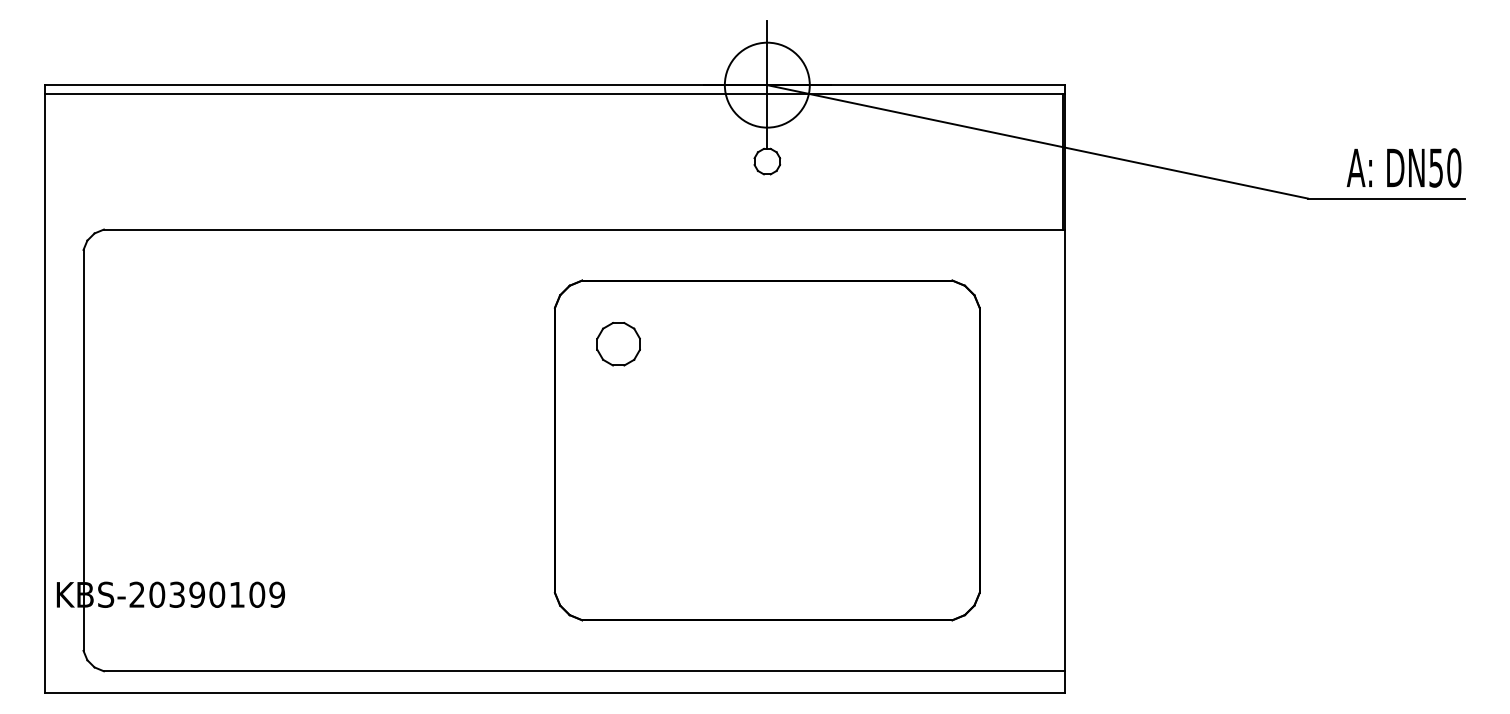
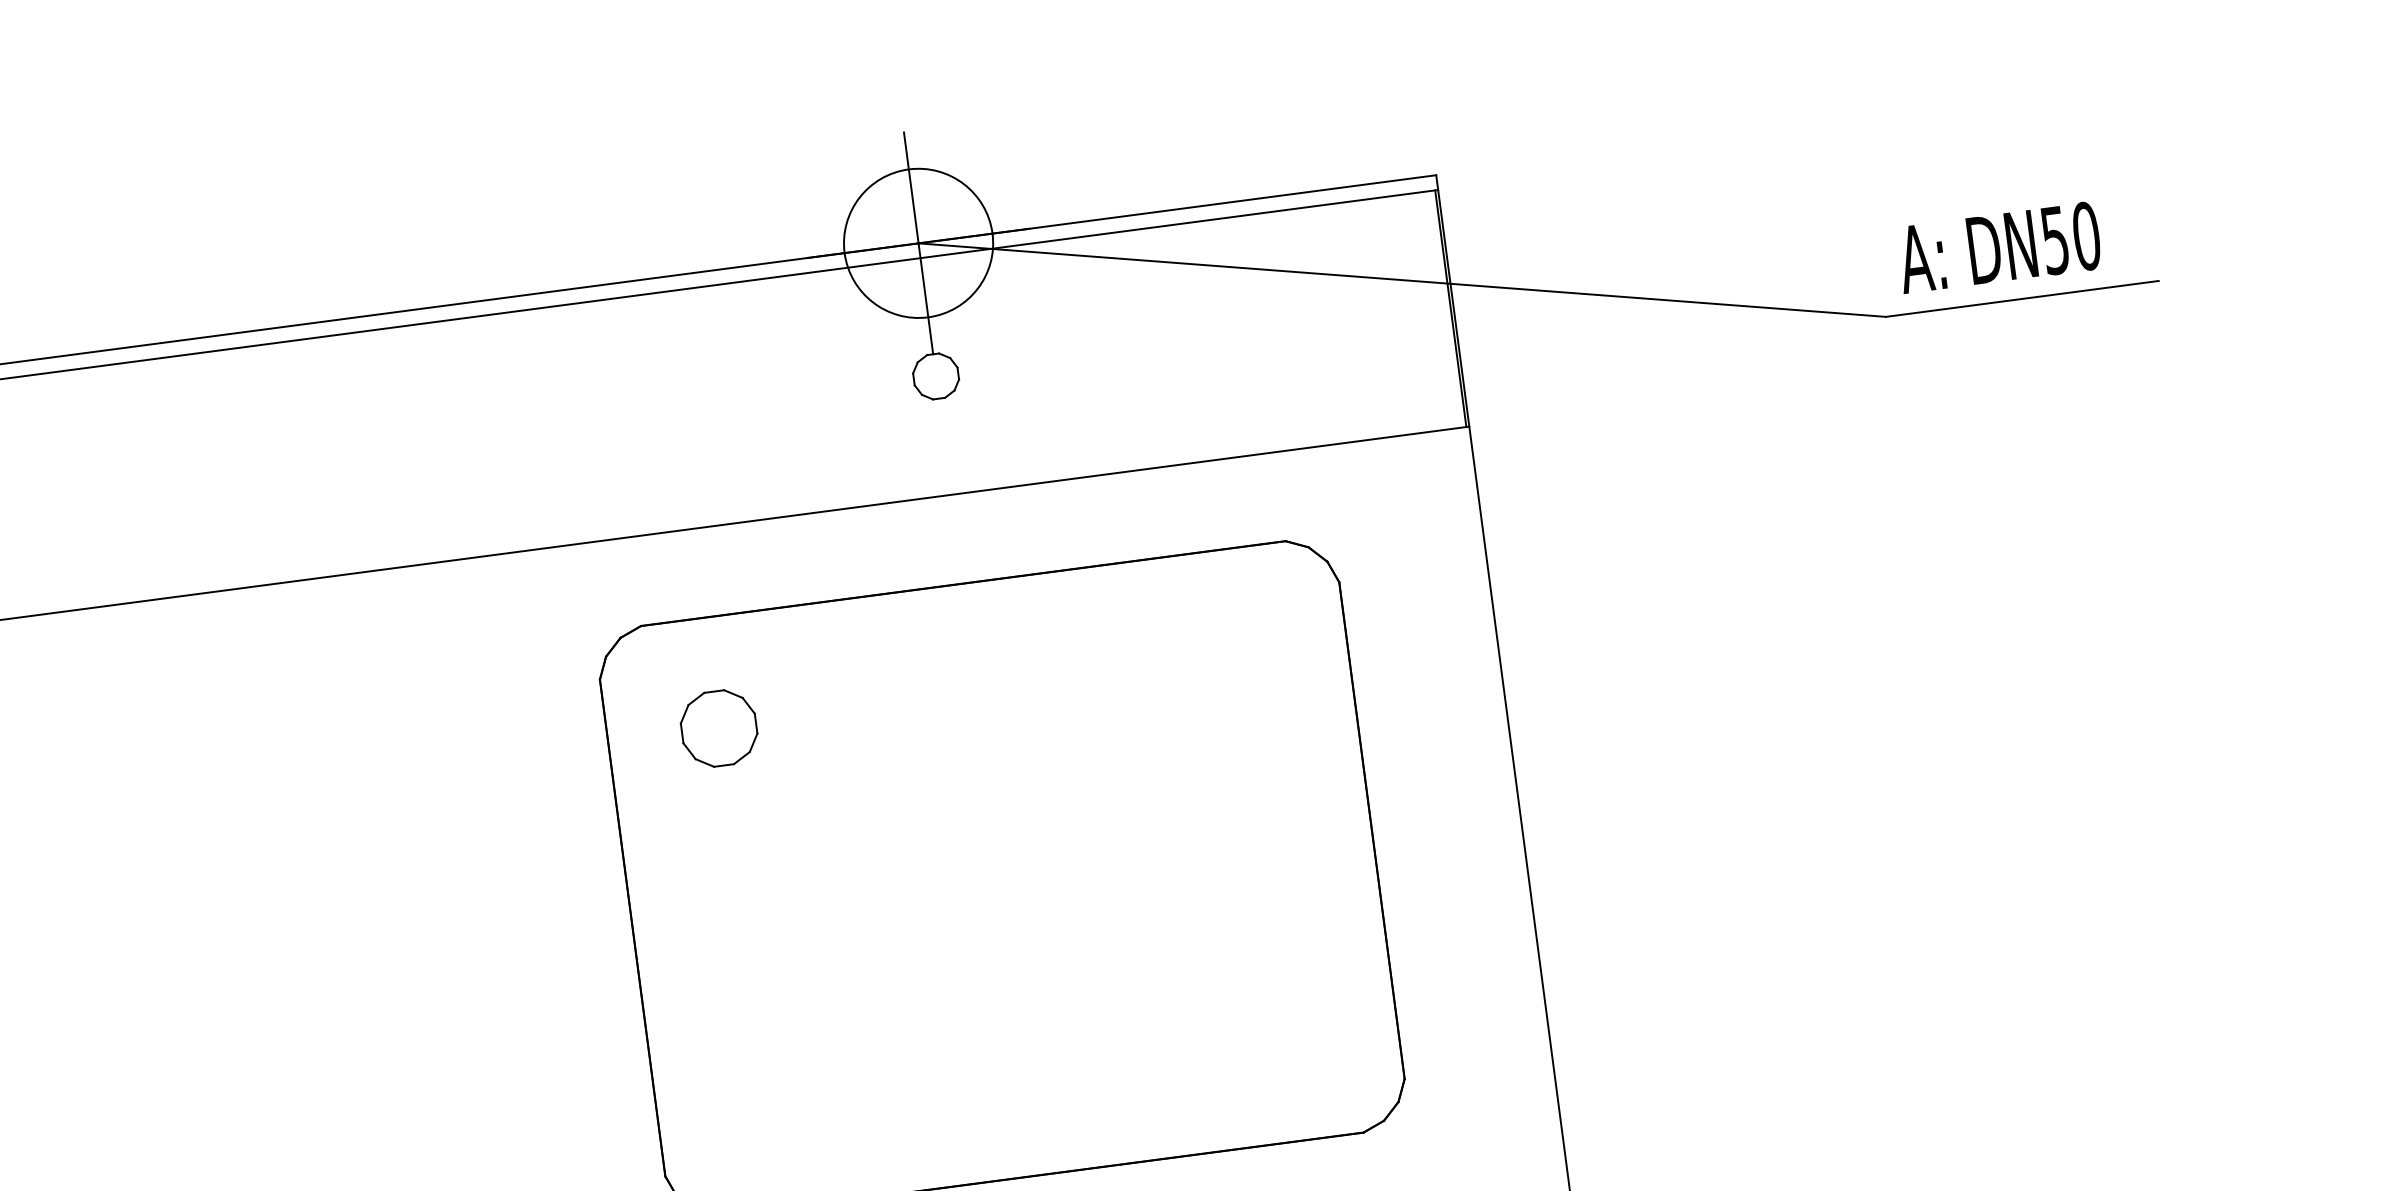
text: (1403, 167) -> (1998, 247), moved

